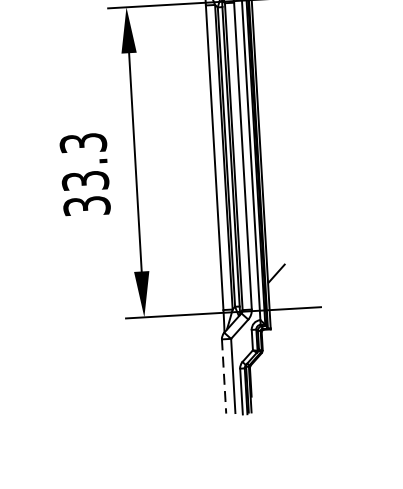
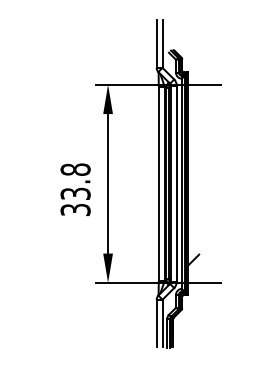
text: (83, 142) -> (75, 169), 33.3 -> 33.8
line: (223, 376) -> (156, 323), dashed -> solid

